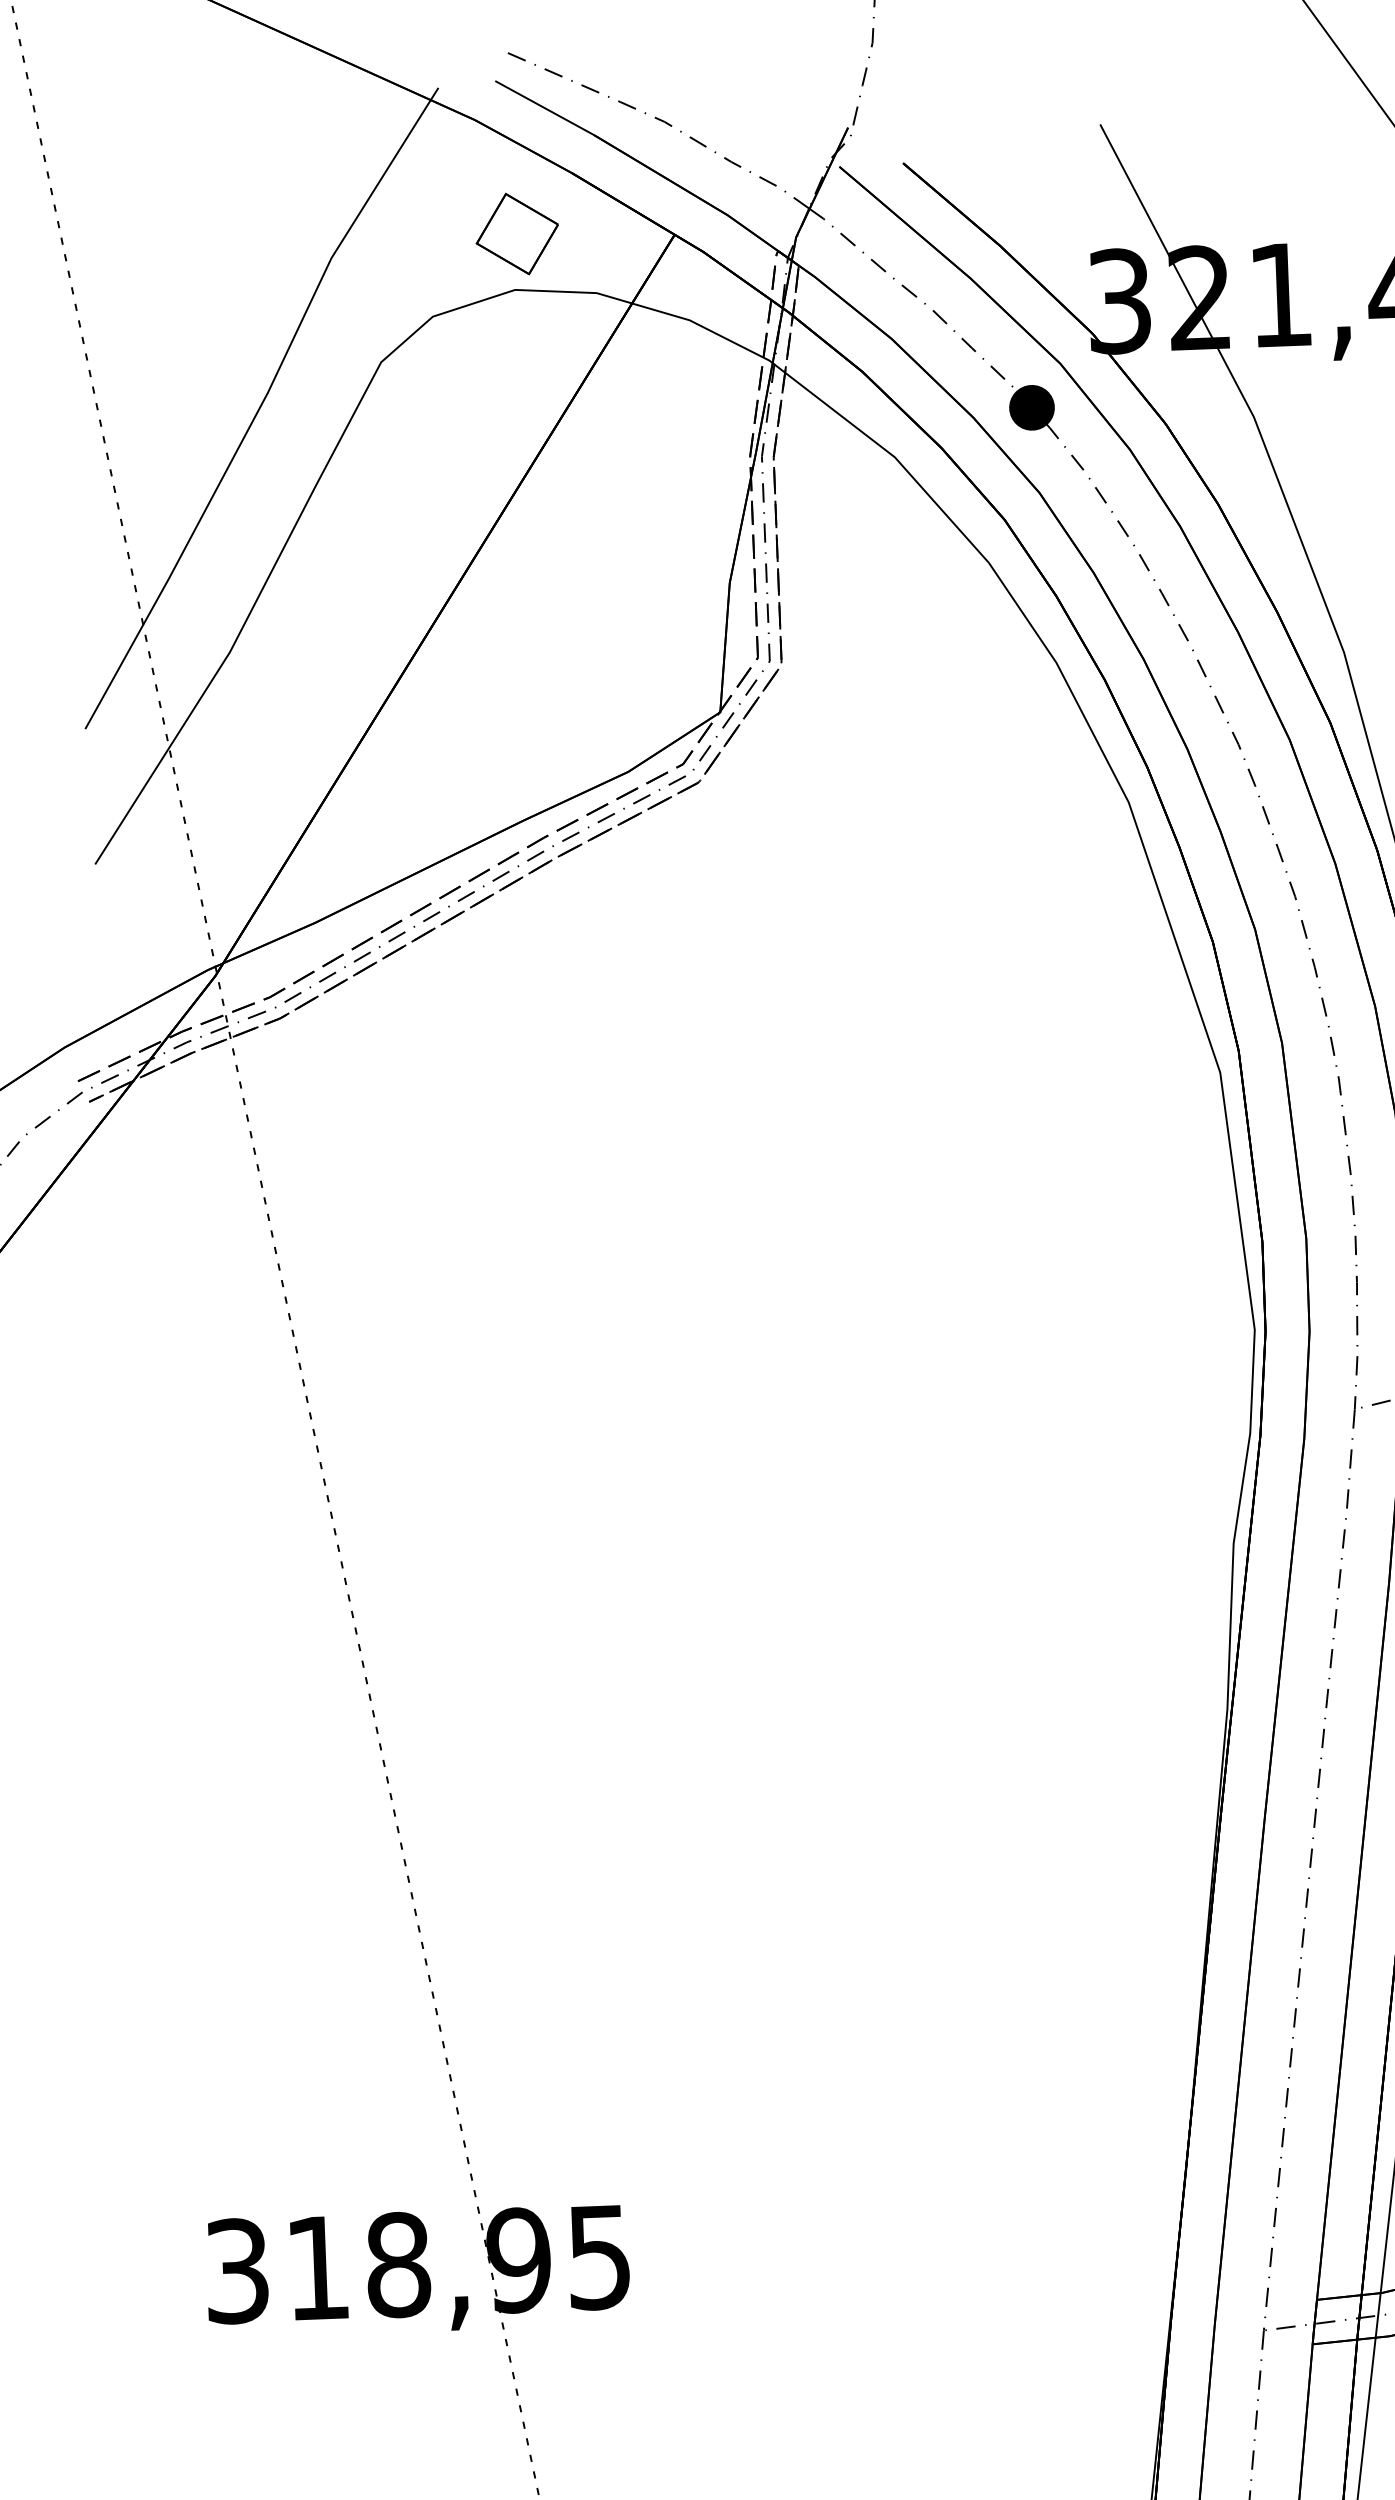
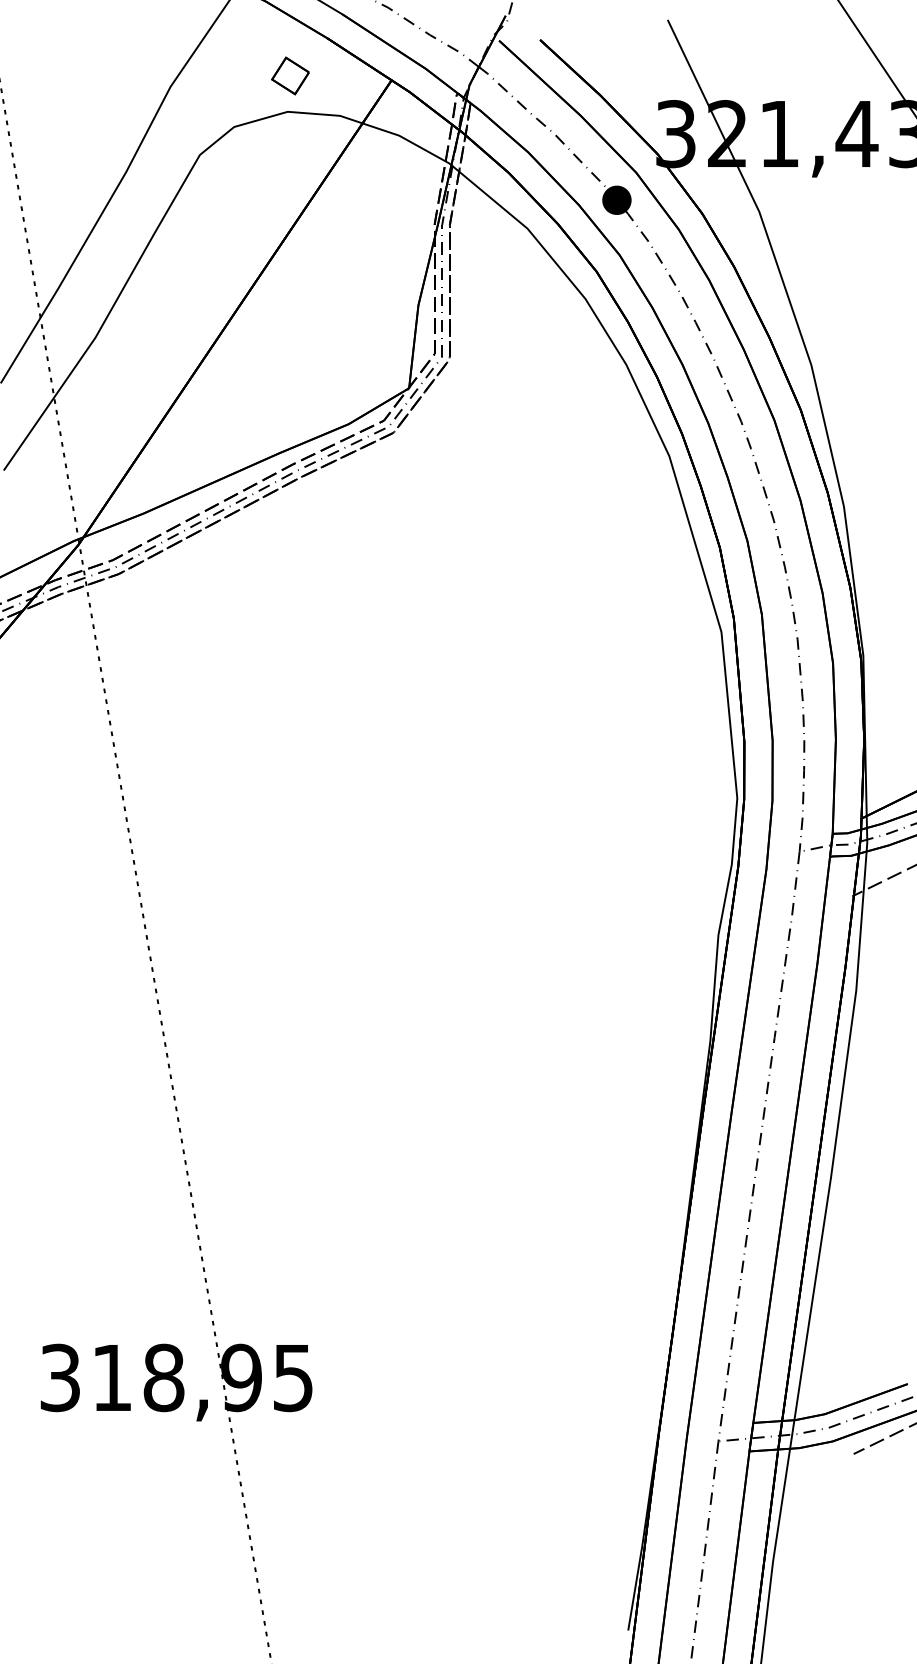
part: (517, 233) -> (290, 75), size x0.7

